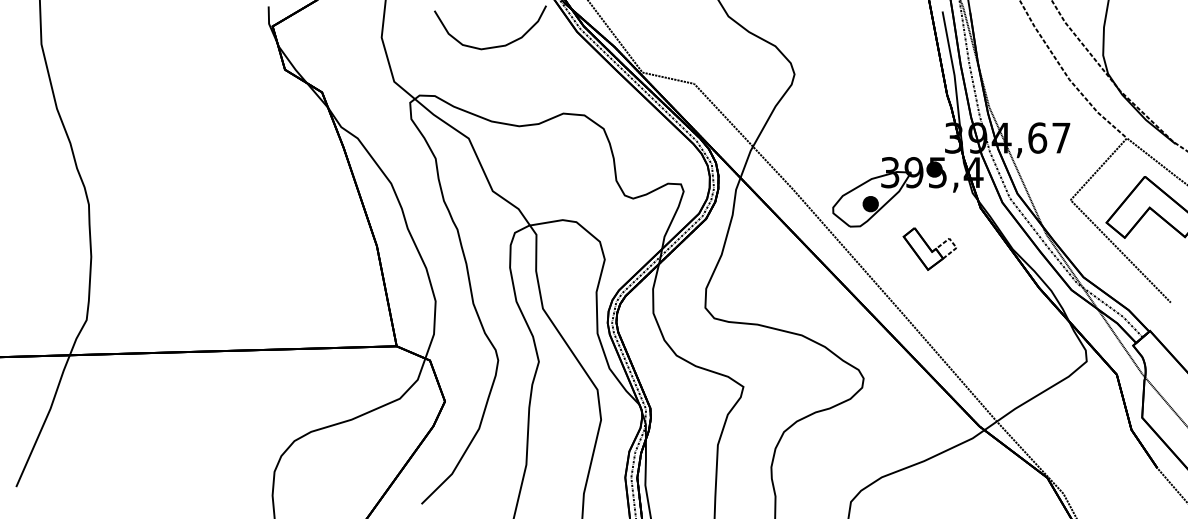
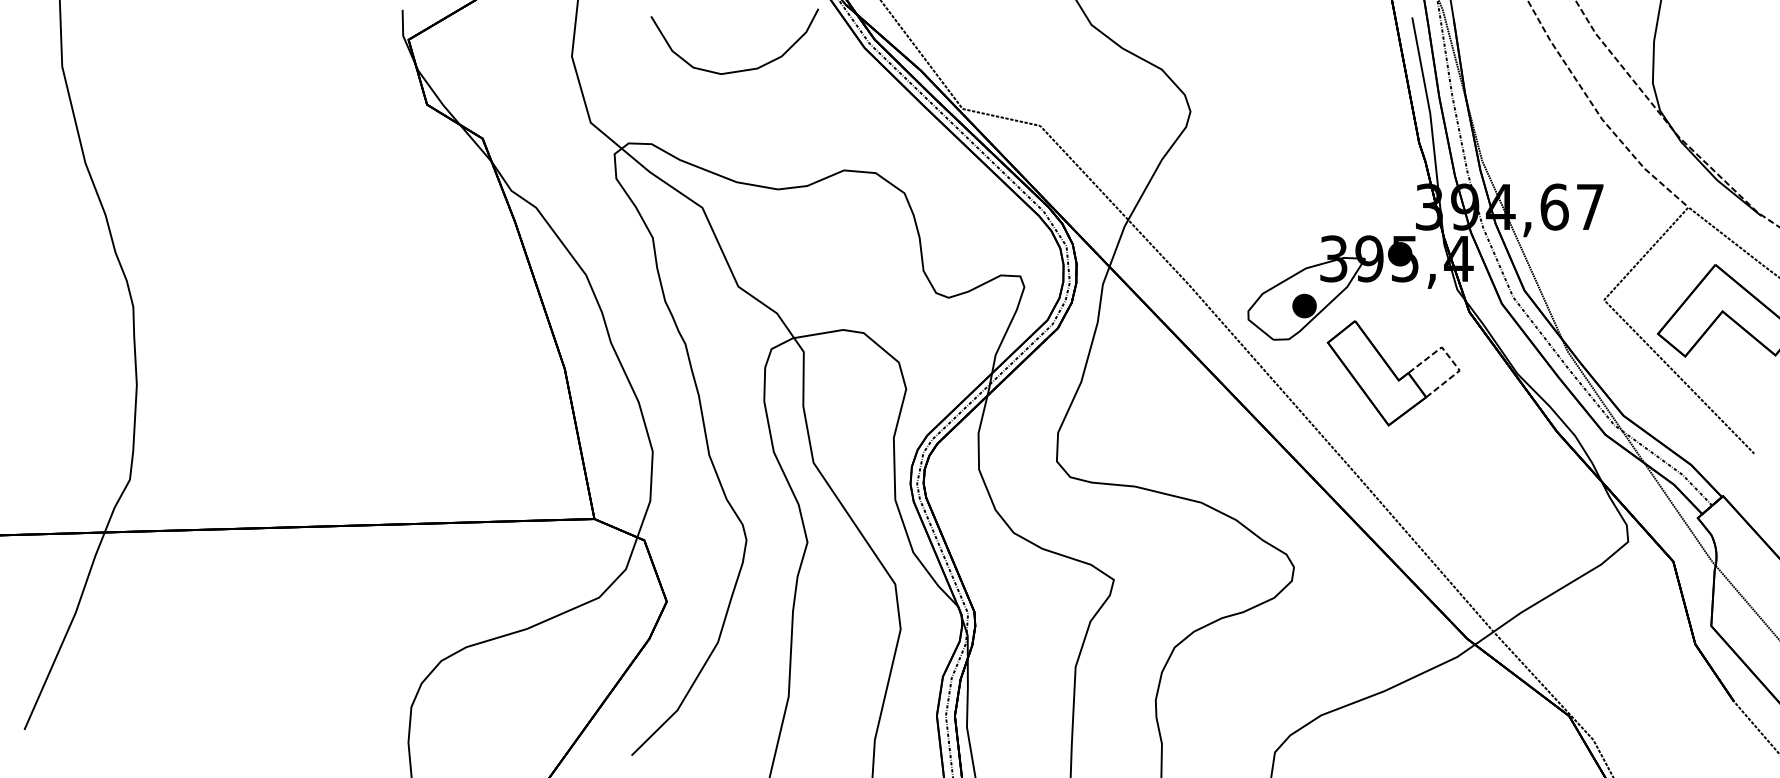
part: (929, 248) -> (1392, 372), size x1.67

